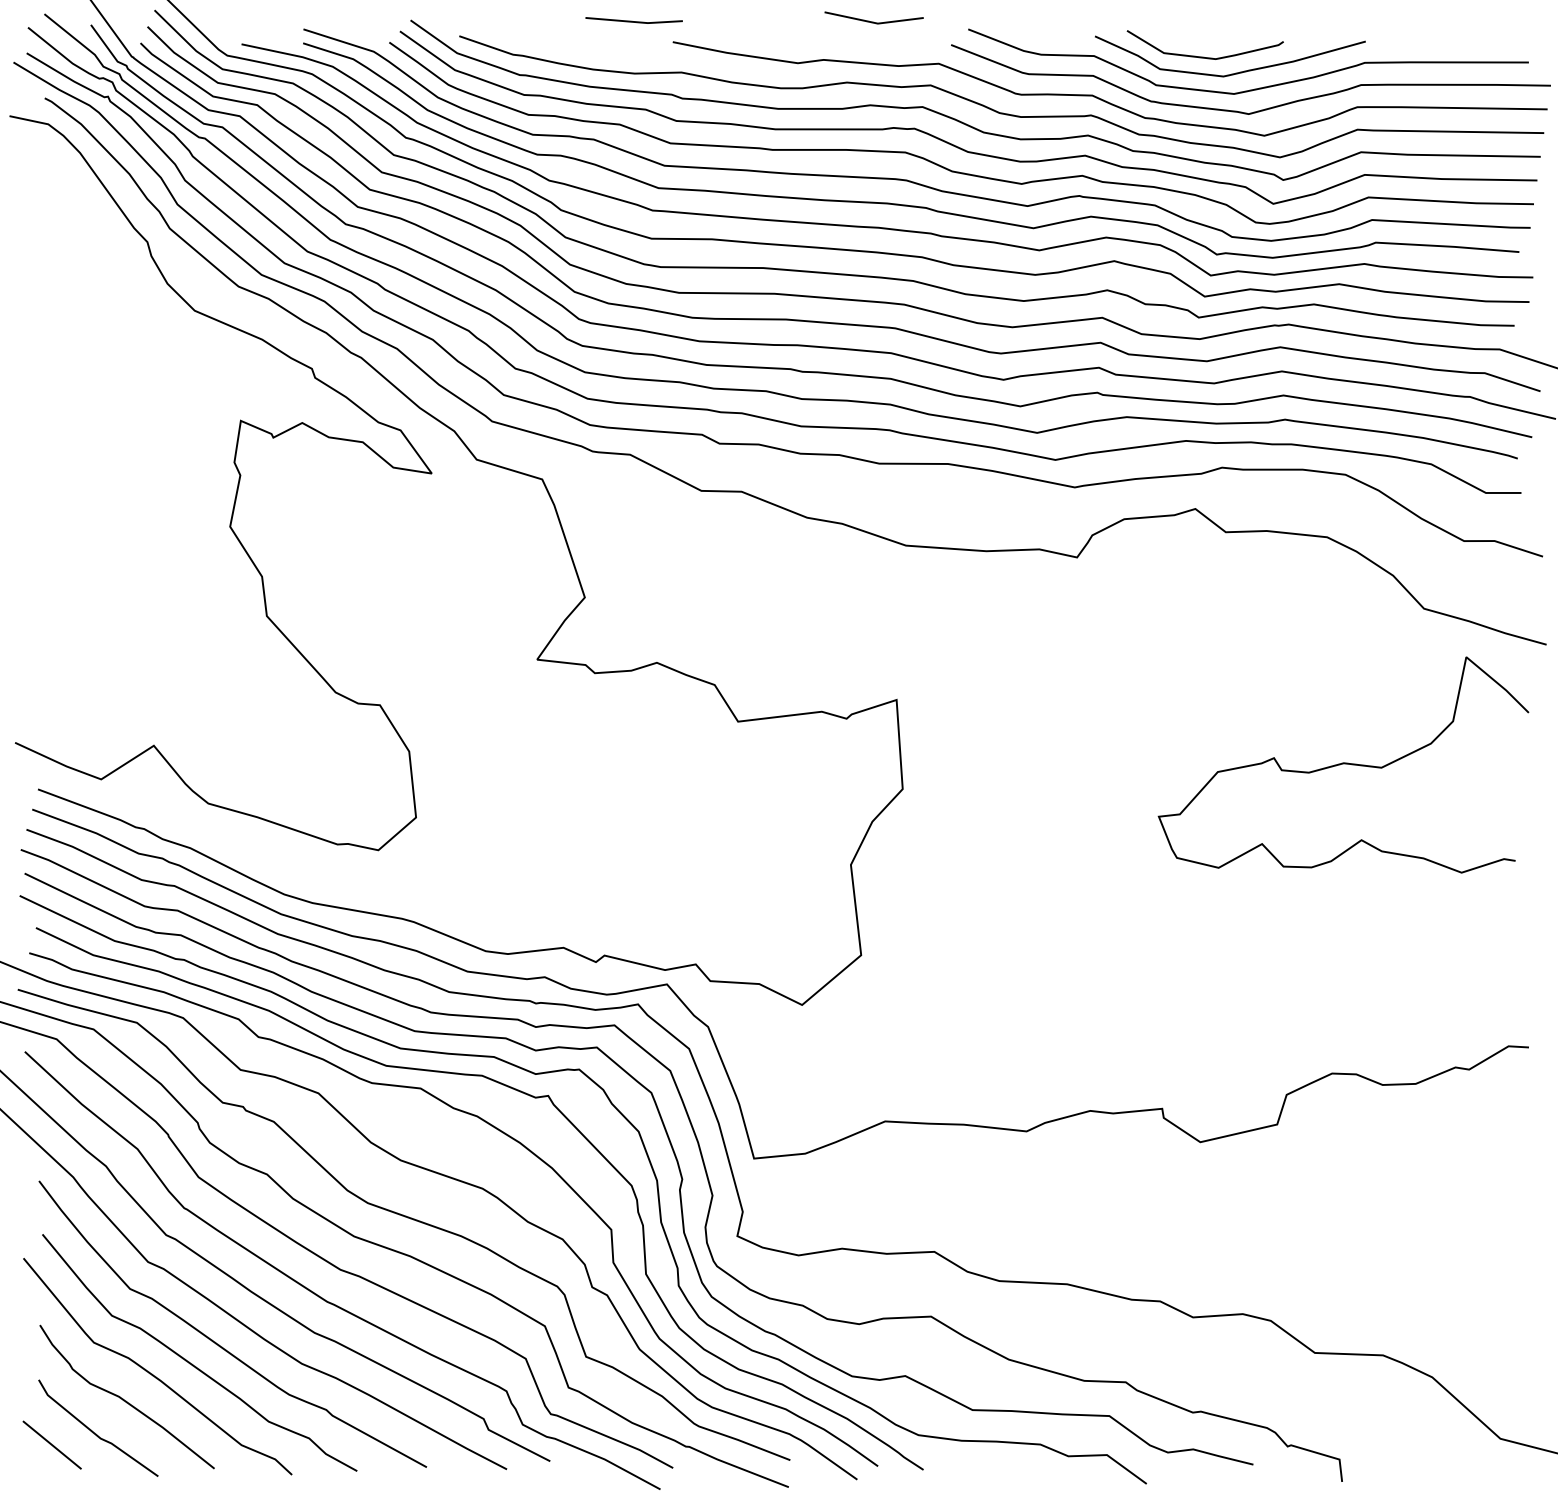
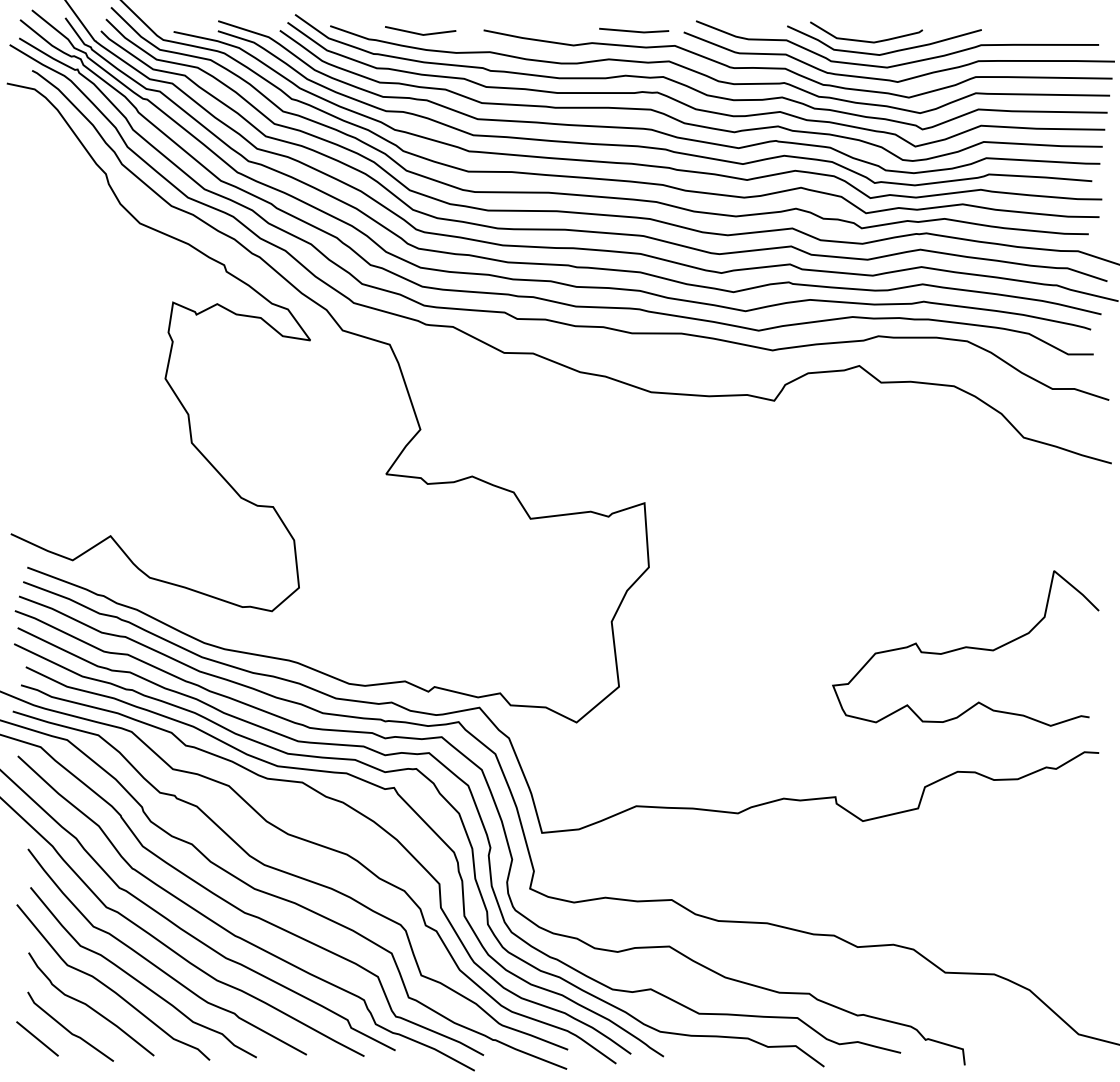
line: (632, 20) -> (632, 30), moved
line: (873, 21) -> (420, 33), moved
curve: (1343, 764) -> (965, 648), moved

